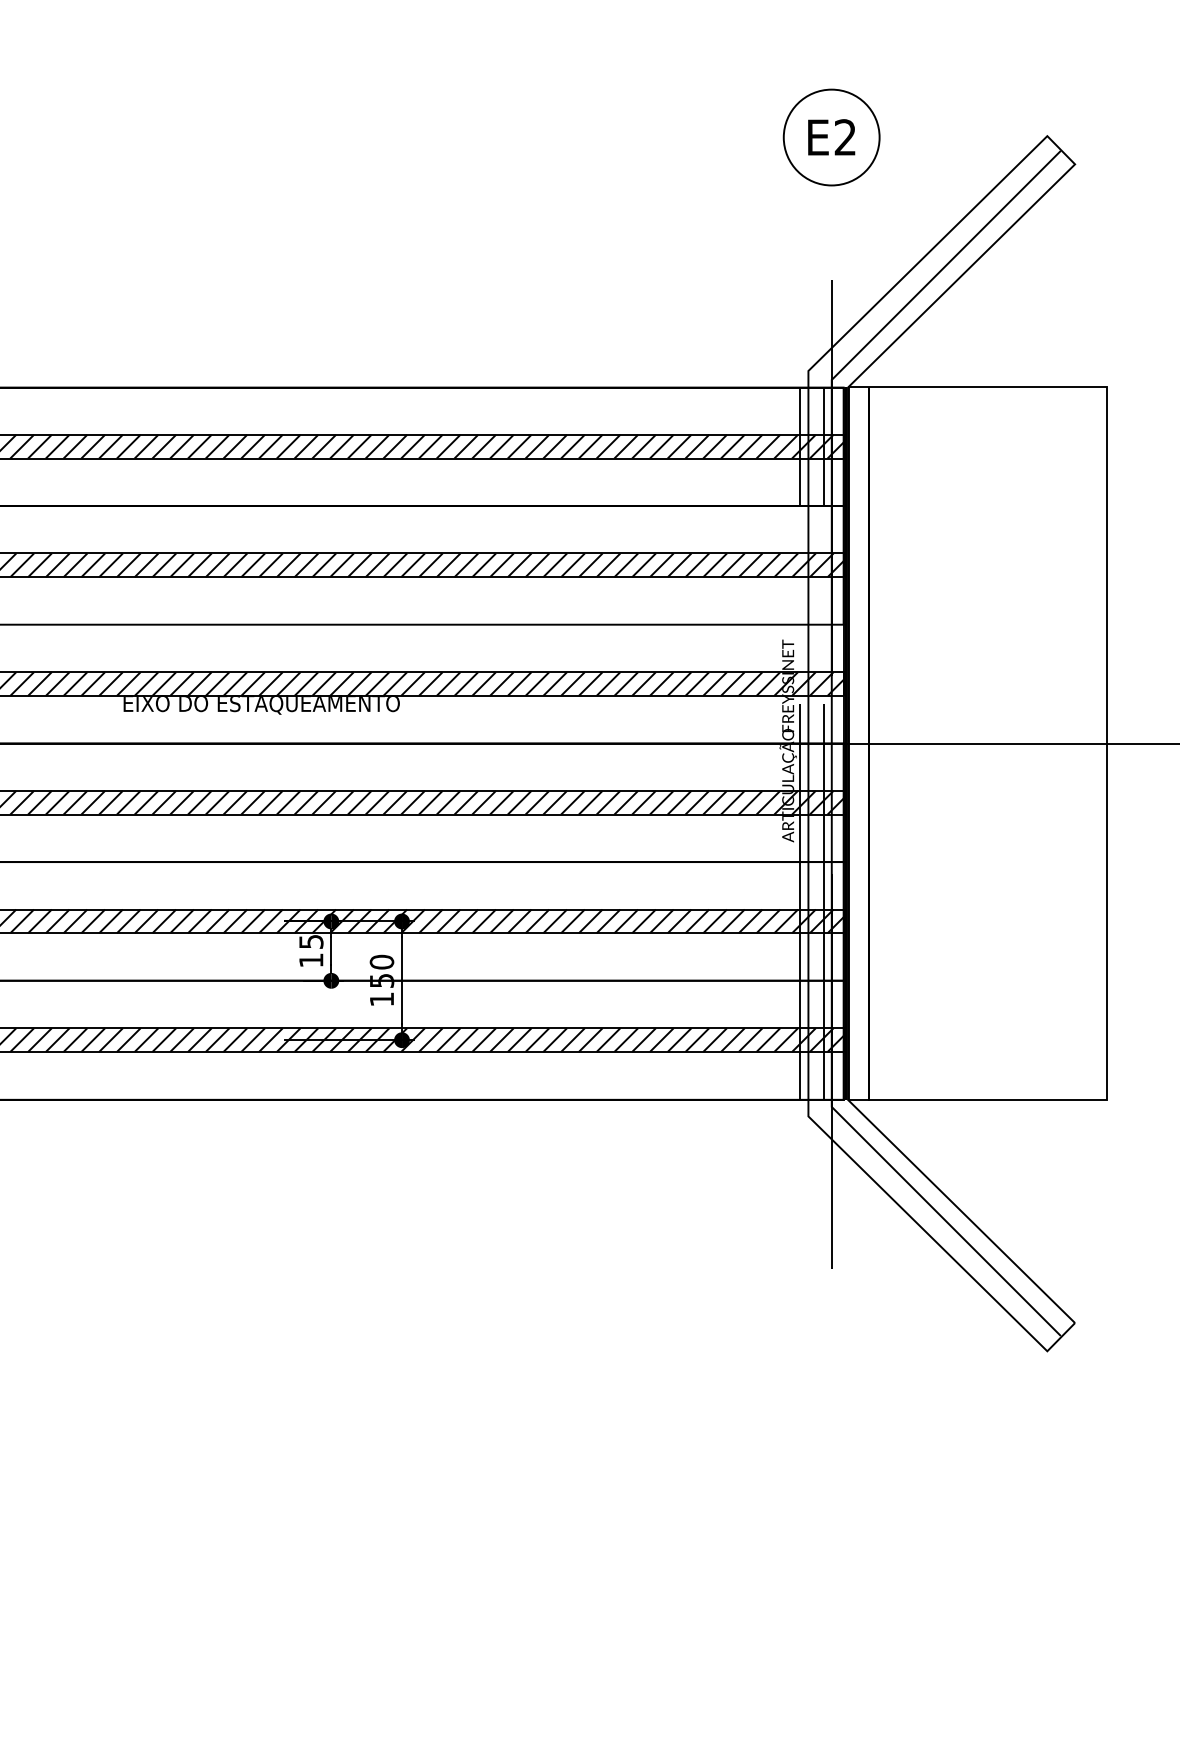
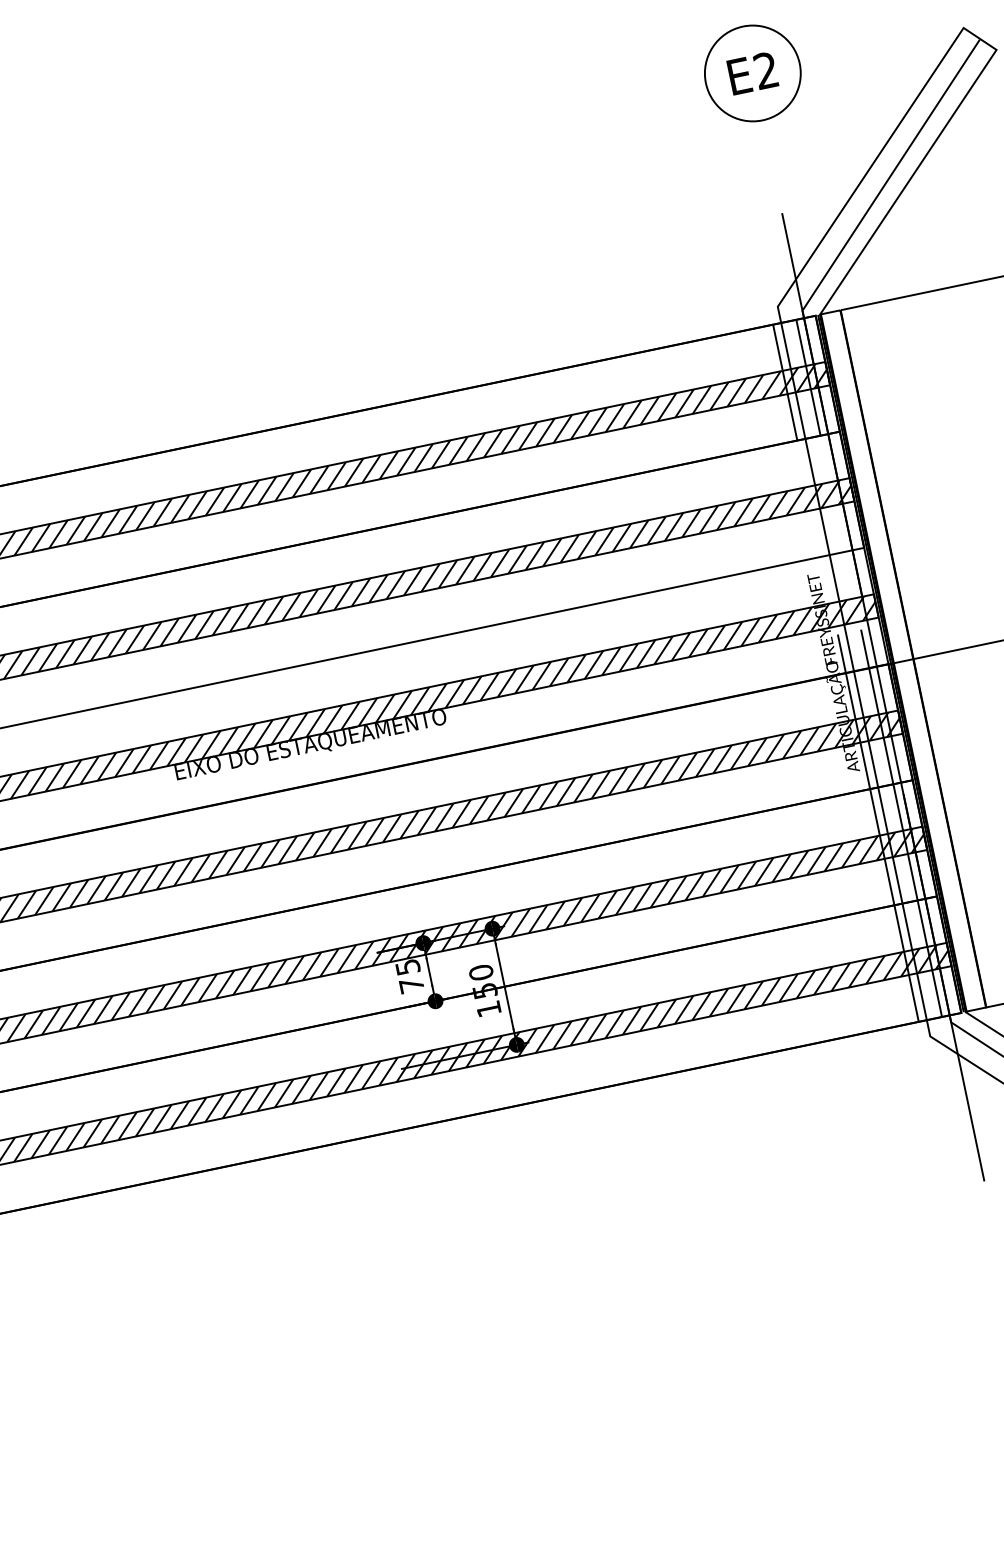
text: (311, 960) -> (411, 985), 15 -> 75

